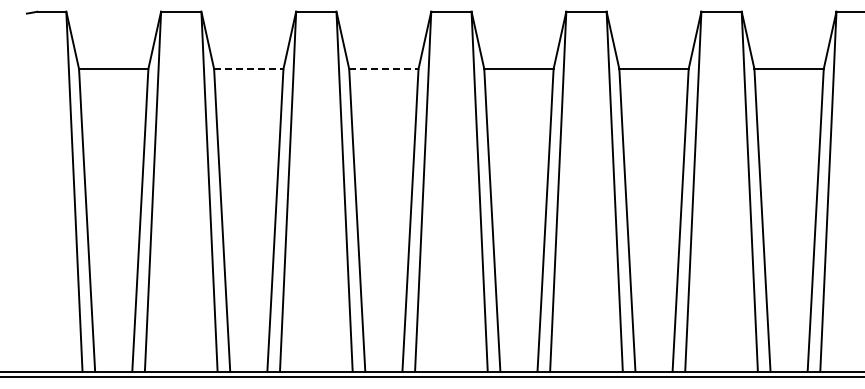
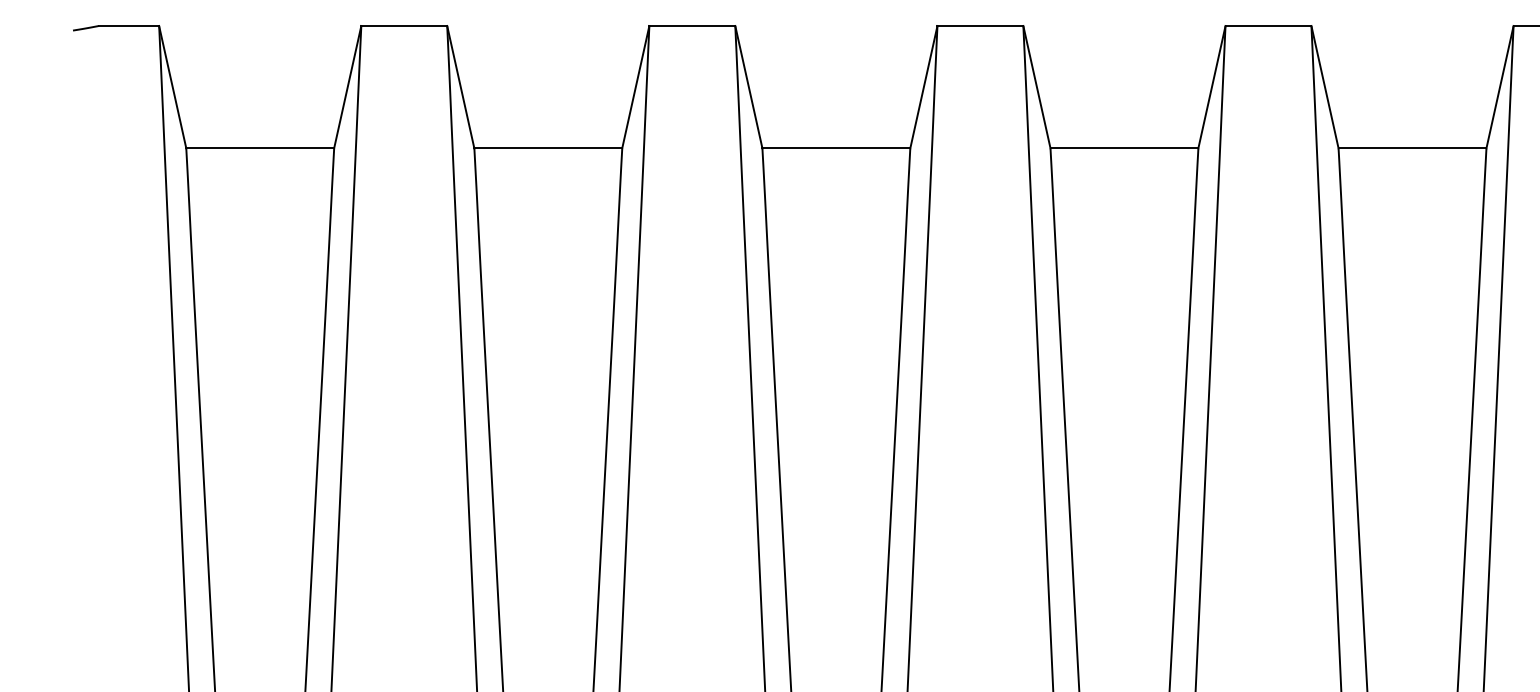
line: (248, 68) -> (547, 147), dashed -> solid
line: (383, 68) -> (835, 147), dashed -> solid

